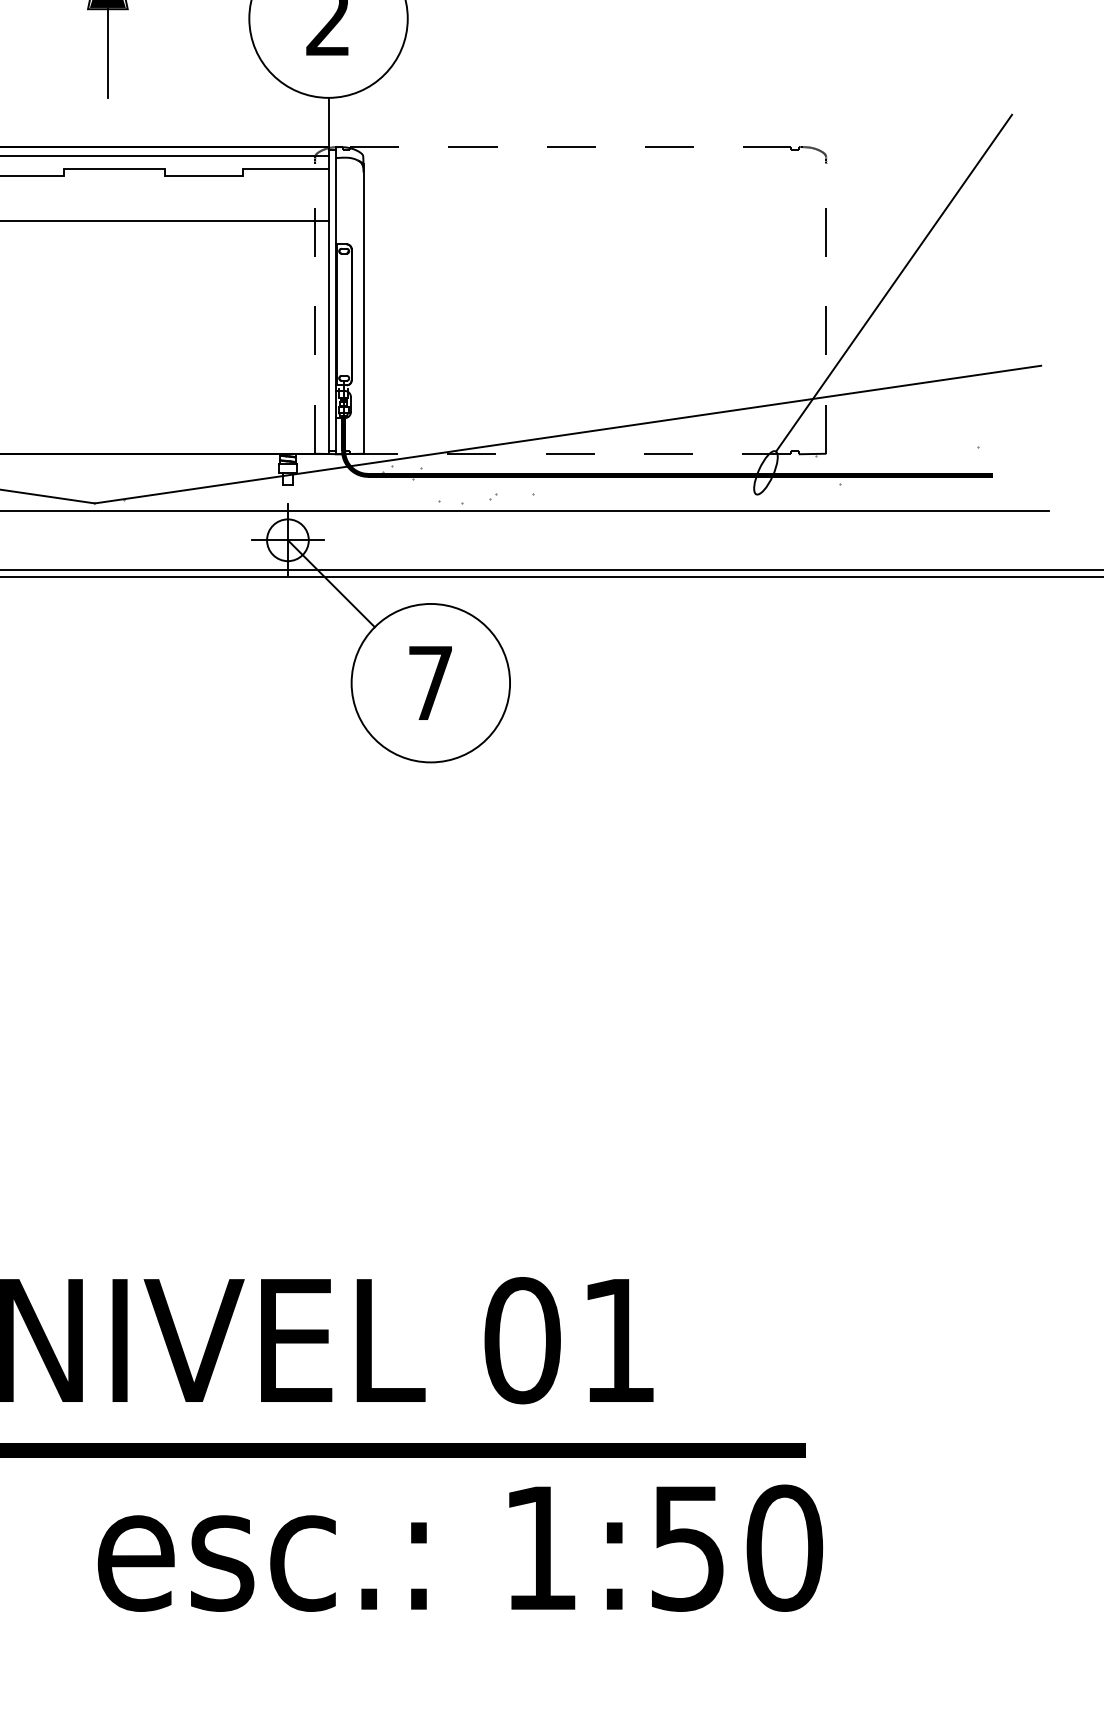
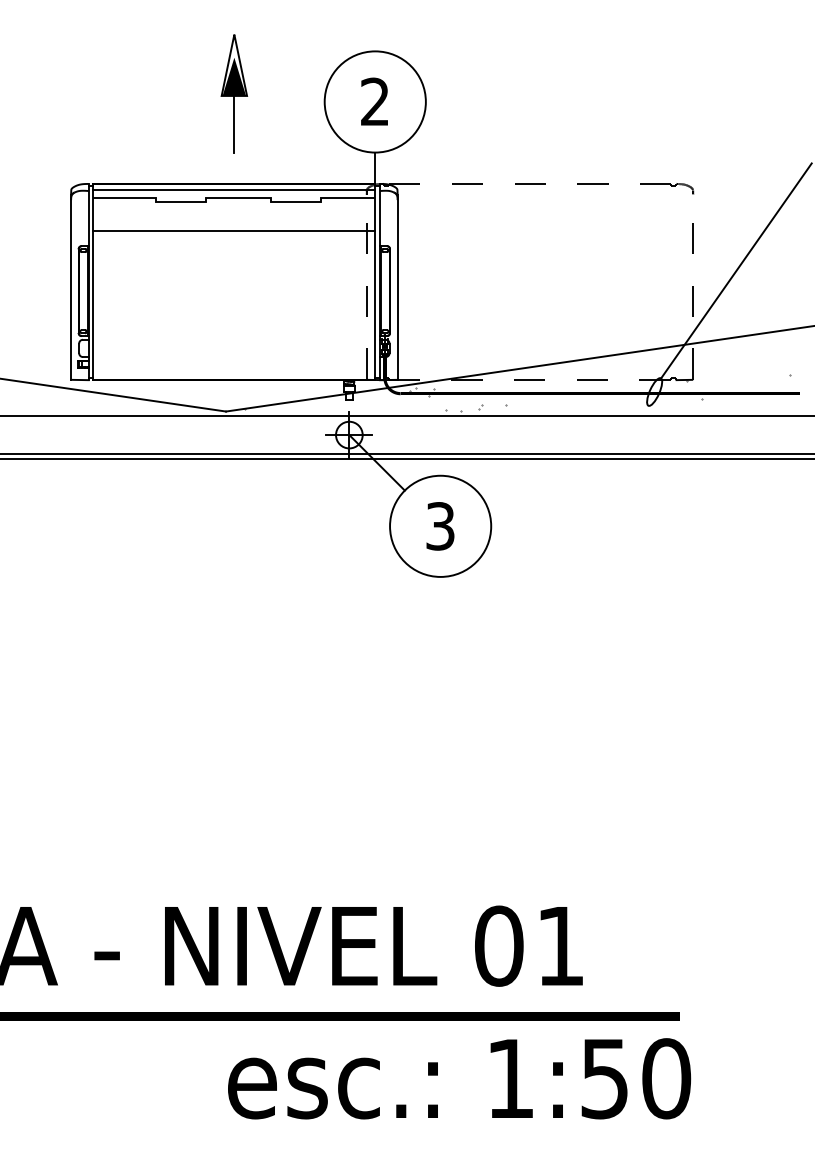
text: (430, 683) -> (440, 526), 7 -> 3

